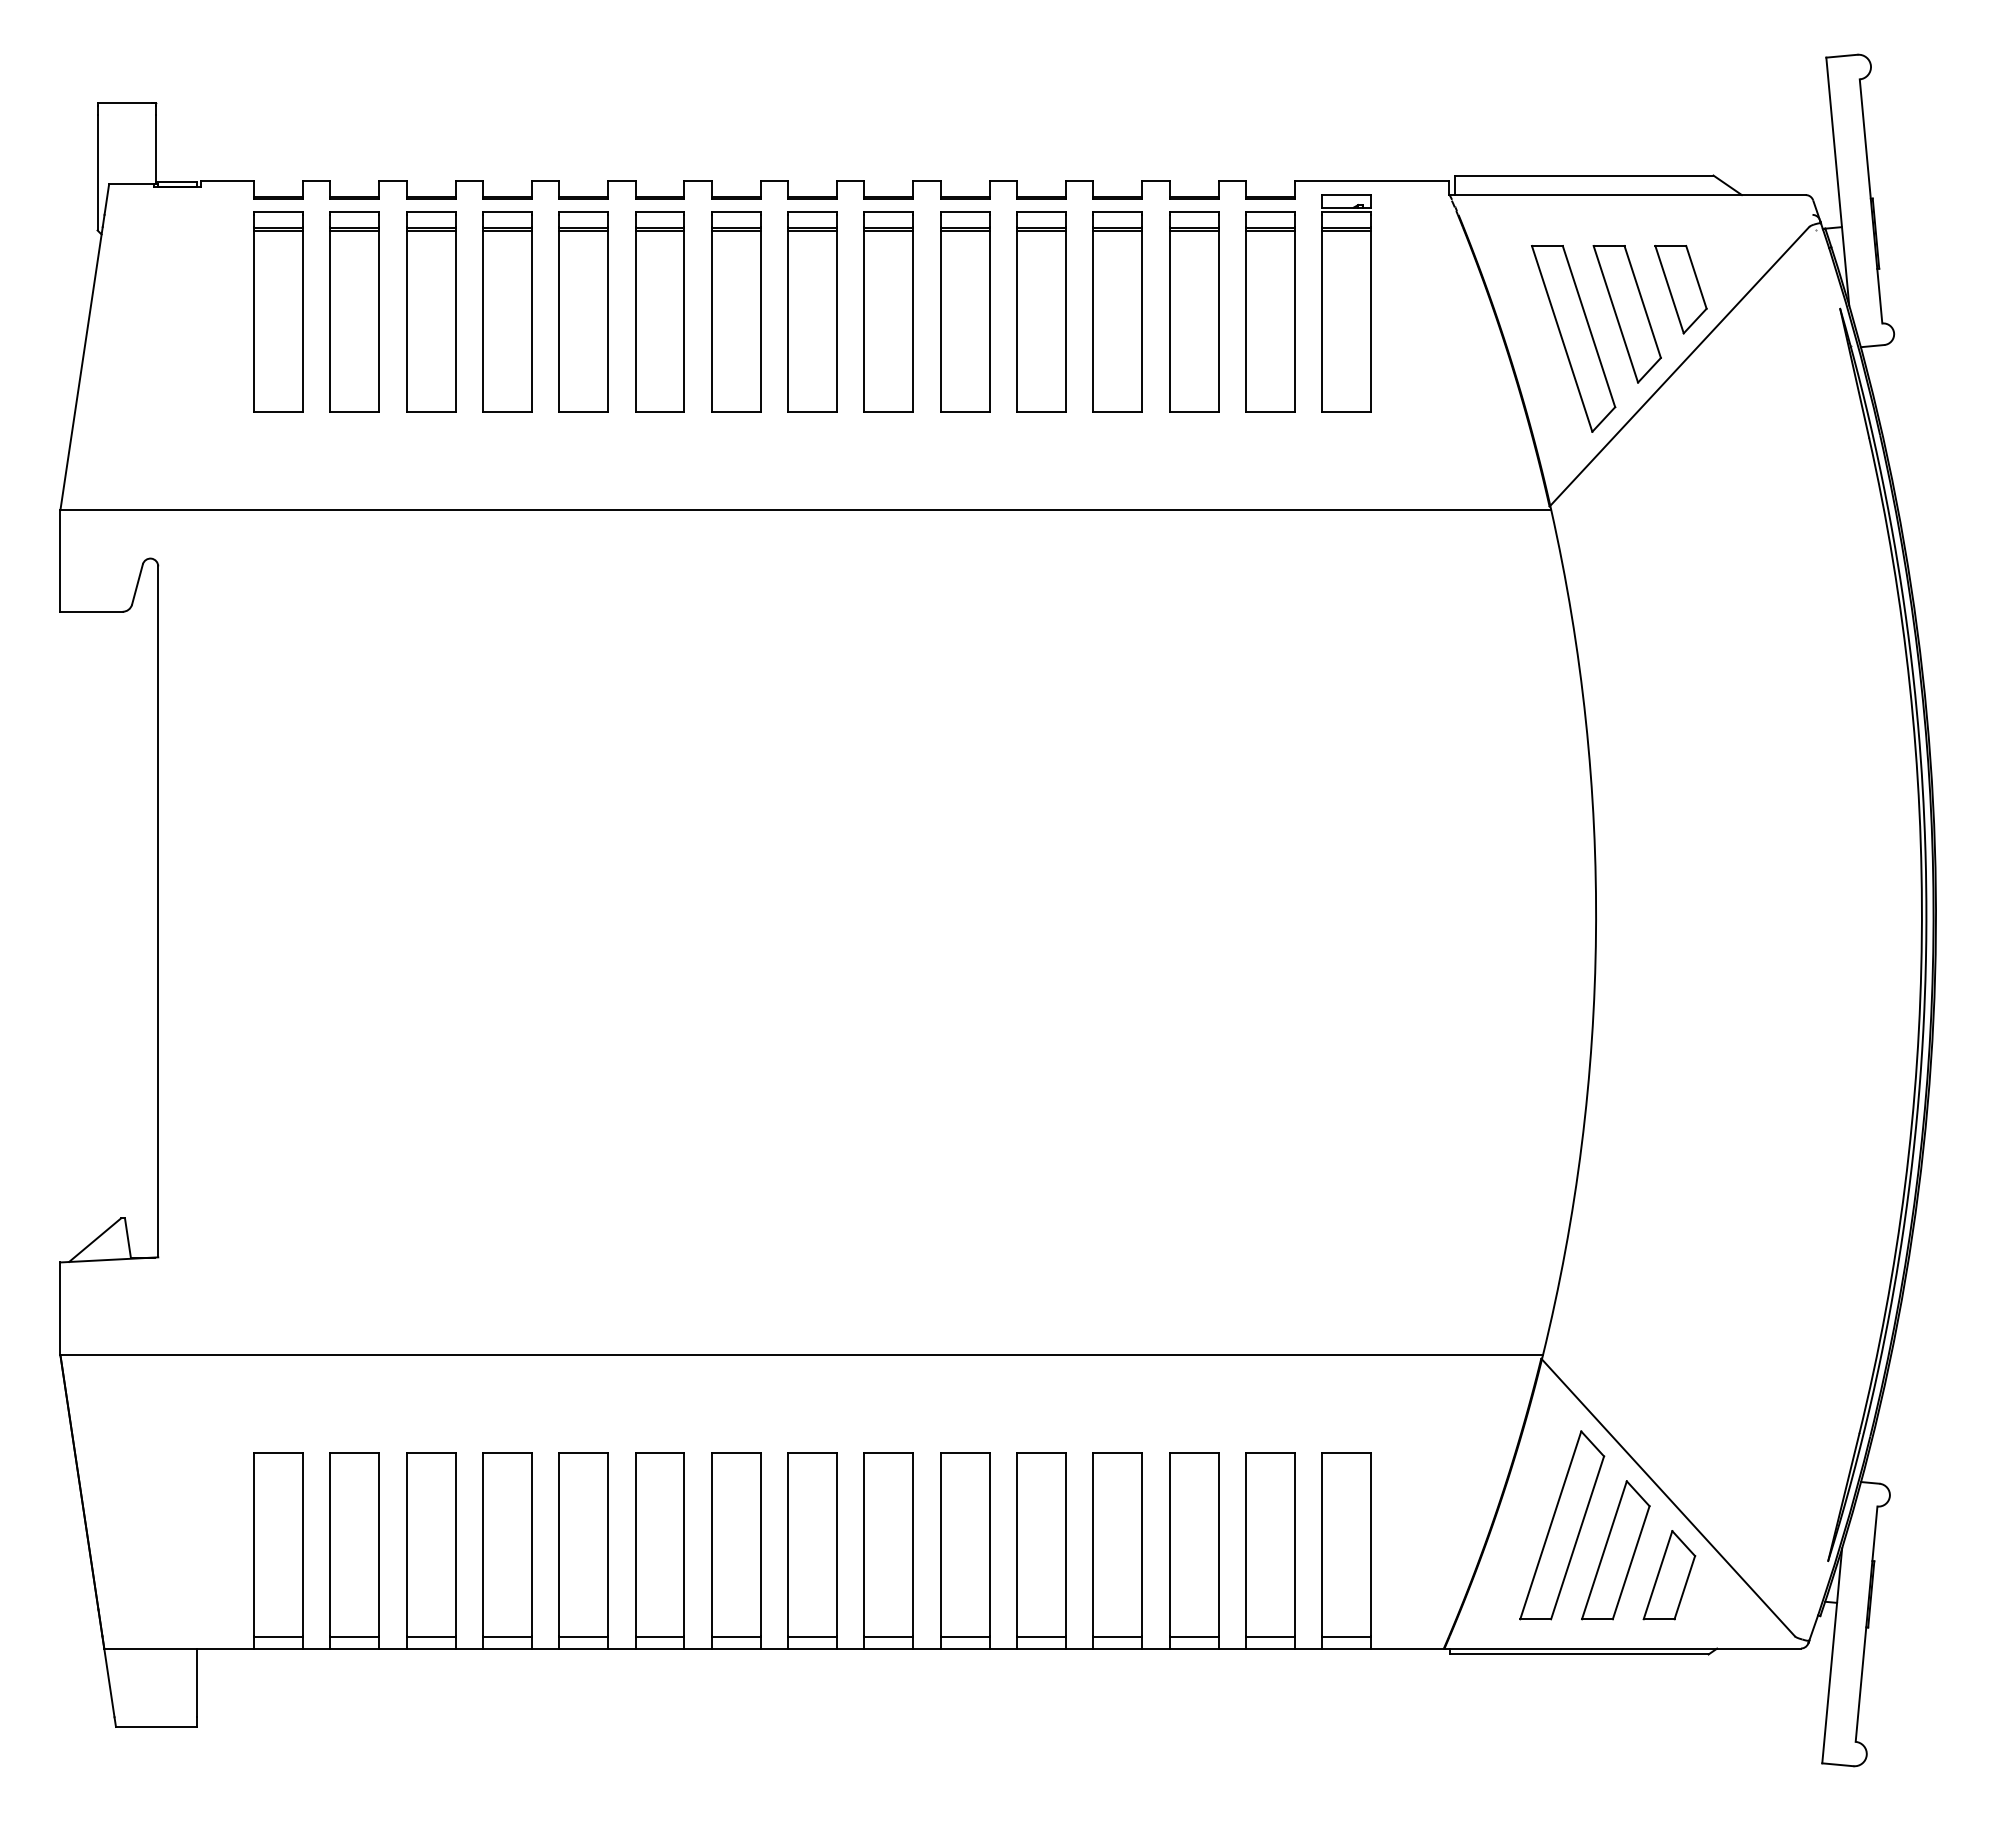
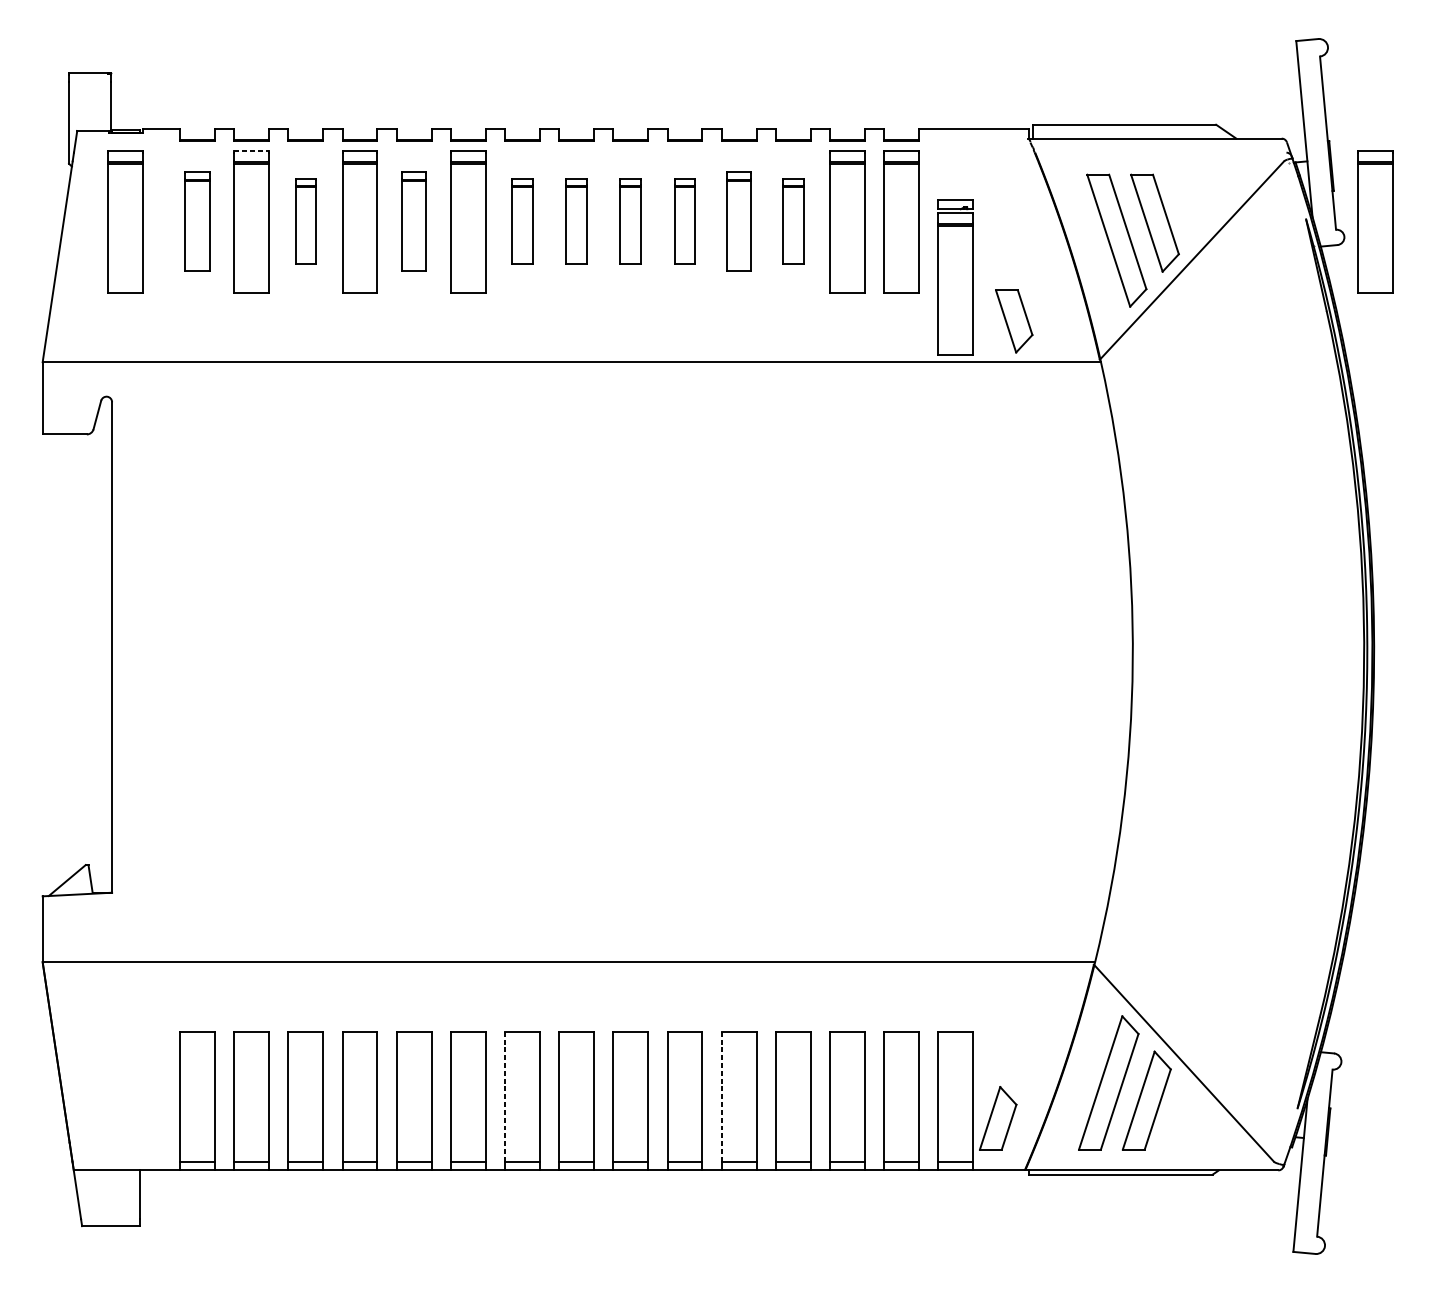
line: (355, 212) -> (252, 150), solid -> dashed
part: (1680, 289) -> (1013, 321), moved
part: (1346, 303) -> (955, 277), moved
part: (176, 311) -> (125, 221), added
part: (278, 311) -> (197, 221), size x0.7
part: (431, 311) -> (306, 221), size x0.6
part: (583, 311) -> (414, 221), size x0.7
part: (736, 311) -> (522, 221), size x0.6
part: (812, 311) -> (576, 221), size x0.6
part: (888, 311) -> (630, 221), size x0.6
part: (965, 311) -> (685, 221), size x0.6
part: (1041, 311) -> (739, 221), size x0.7
part: (1117, 311) -> (793, 221), size x0.6
part: (1938, 311) -> (1375, 221), added
line: (711, 1544) -> (504, 1096), solid -> dashed
line: (1017, 1544) -> (722, 1096), solid -> dashed
part: (1669, 1575) -> (998, 1118), moved

